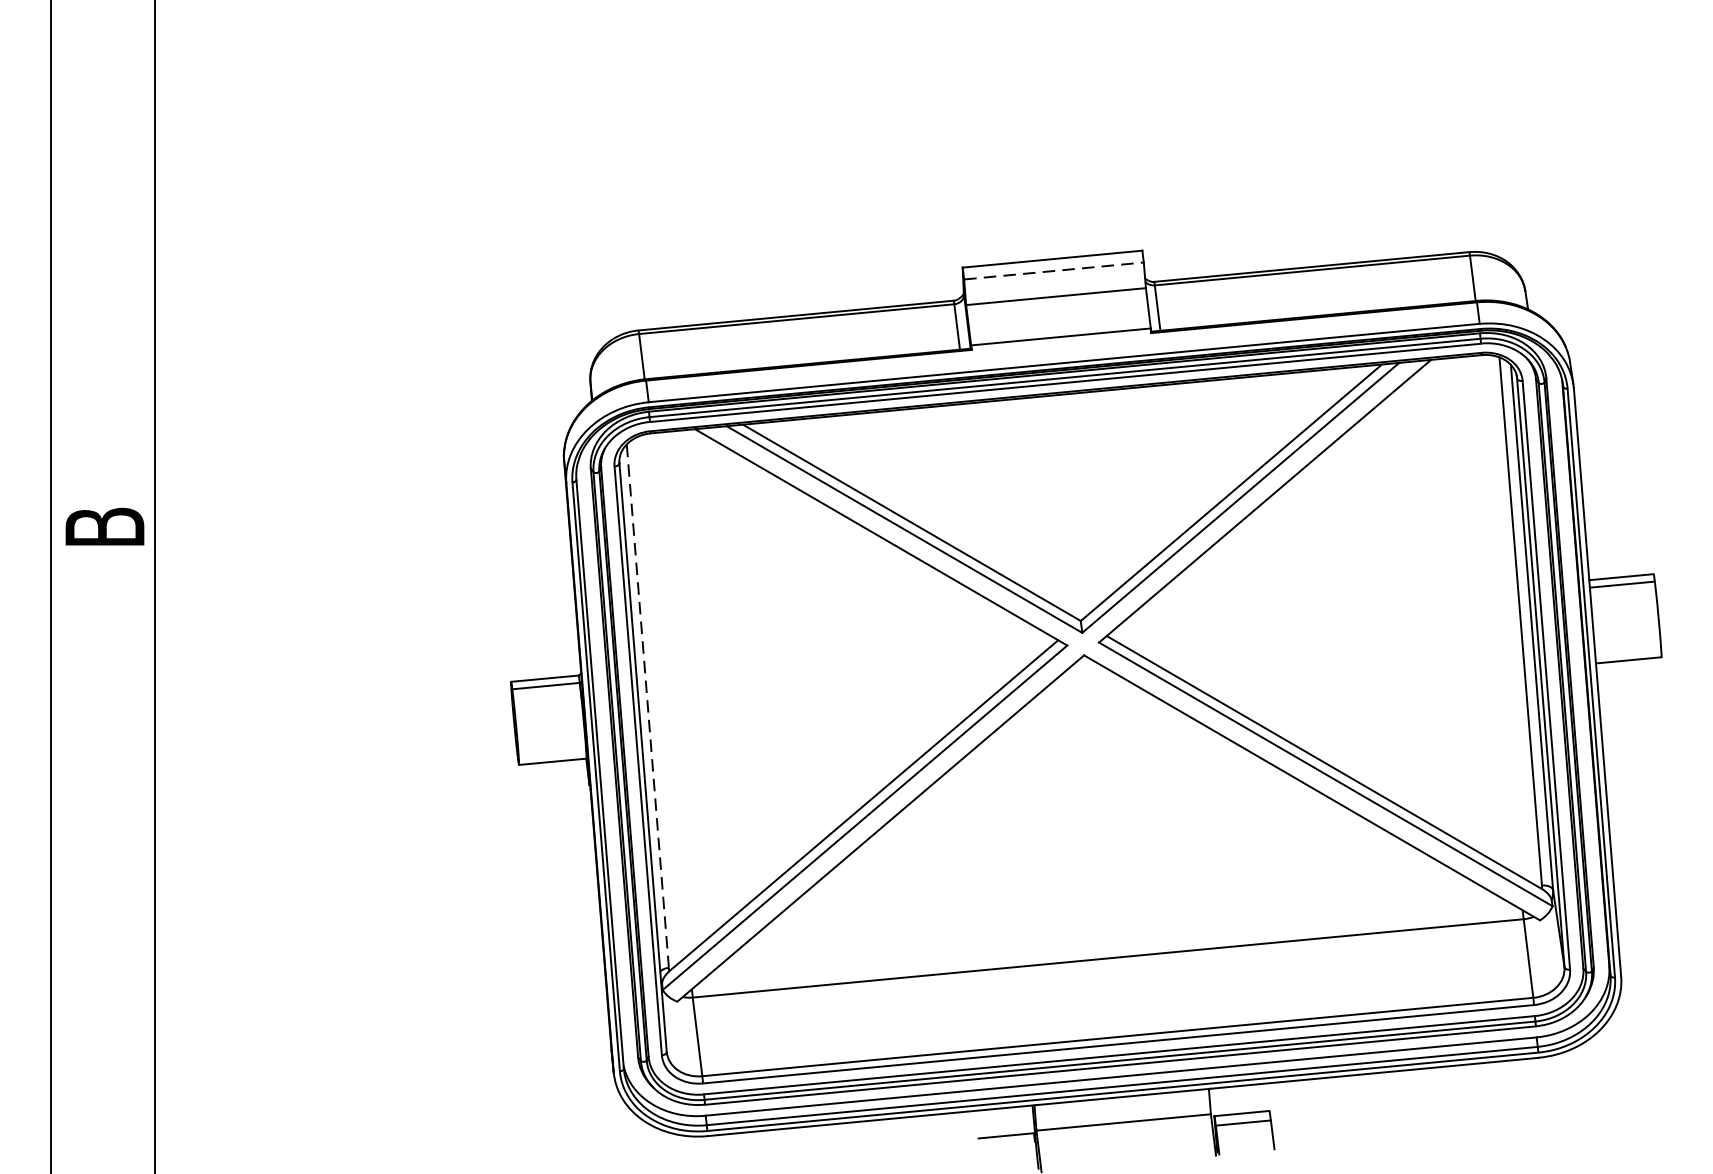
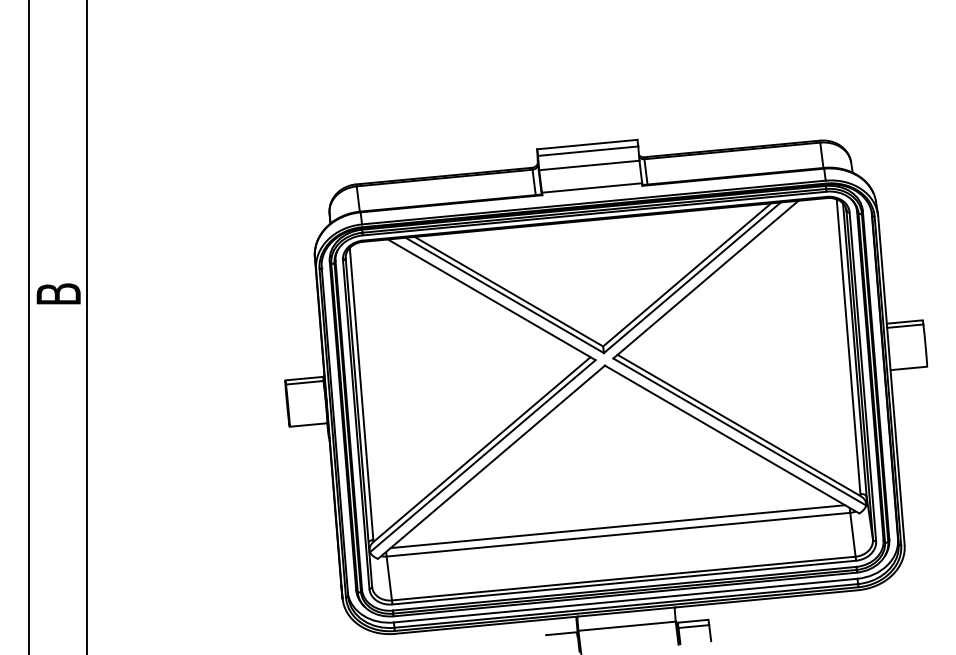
line: (1054, 271) -> (588, 151), dashed -> solid
line: (647, 707) -> (361, 394), dashed -> solid
line: (1106, 943) -> (617, 526), added

